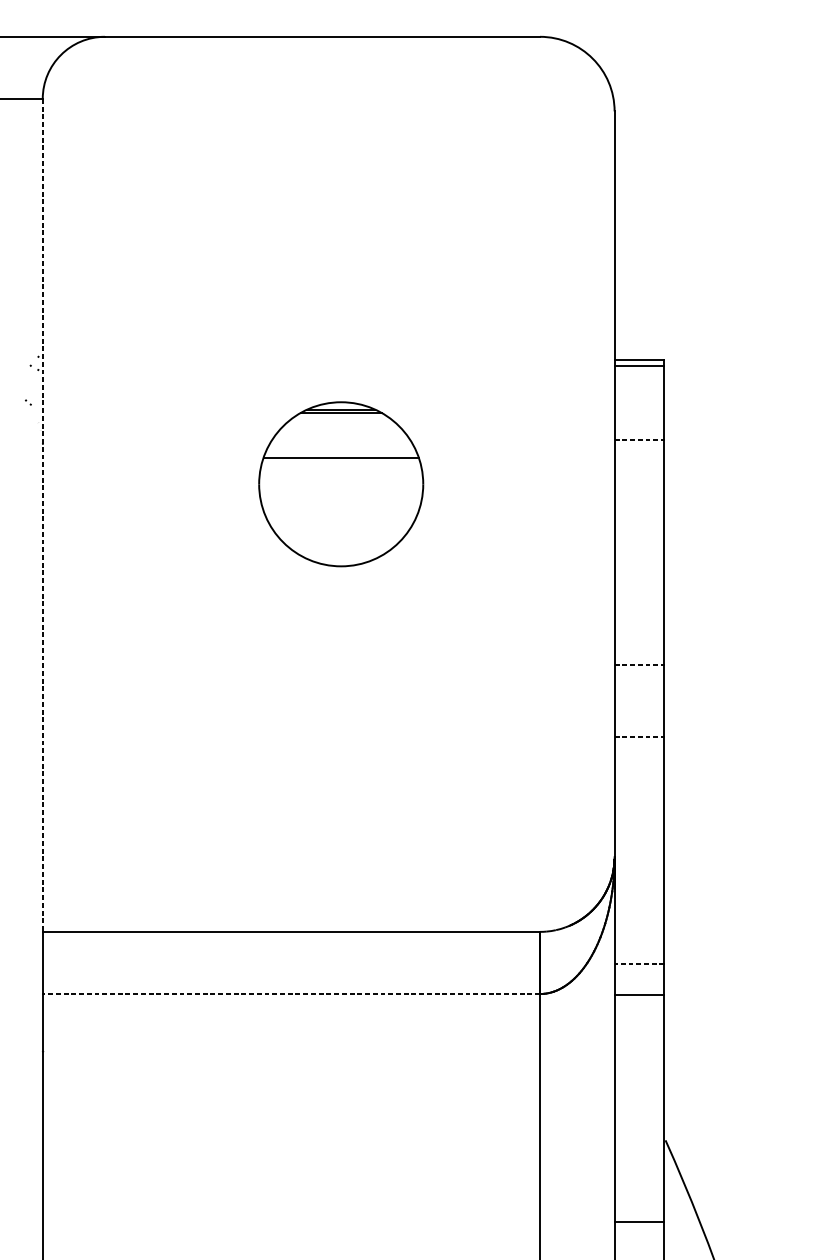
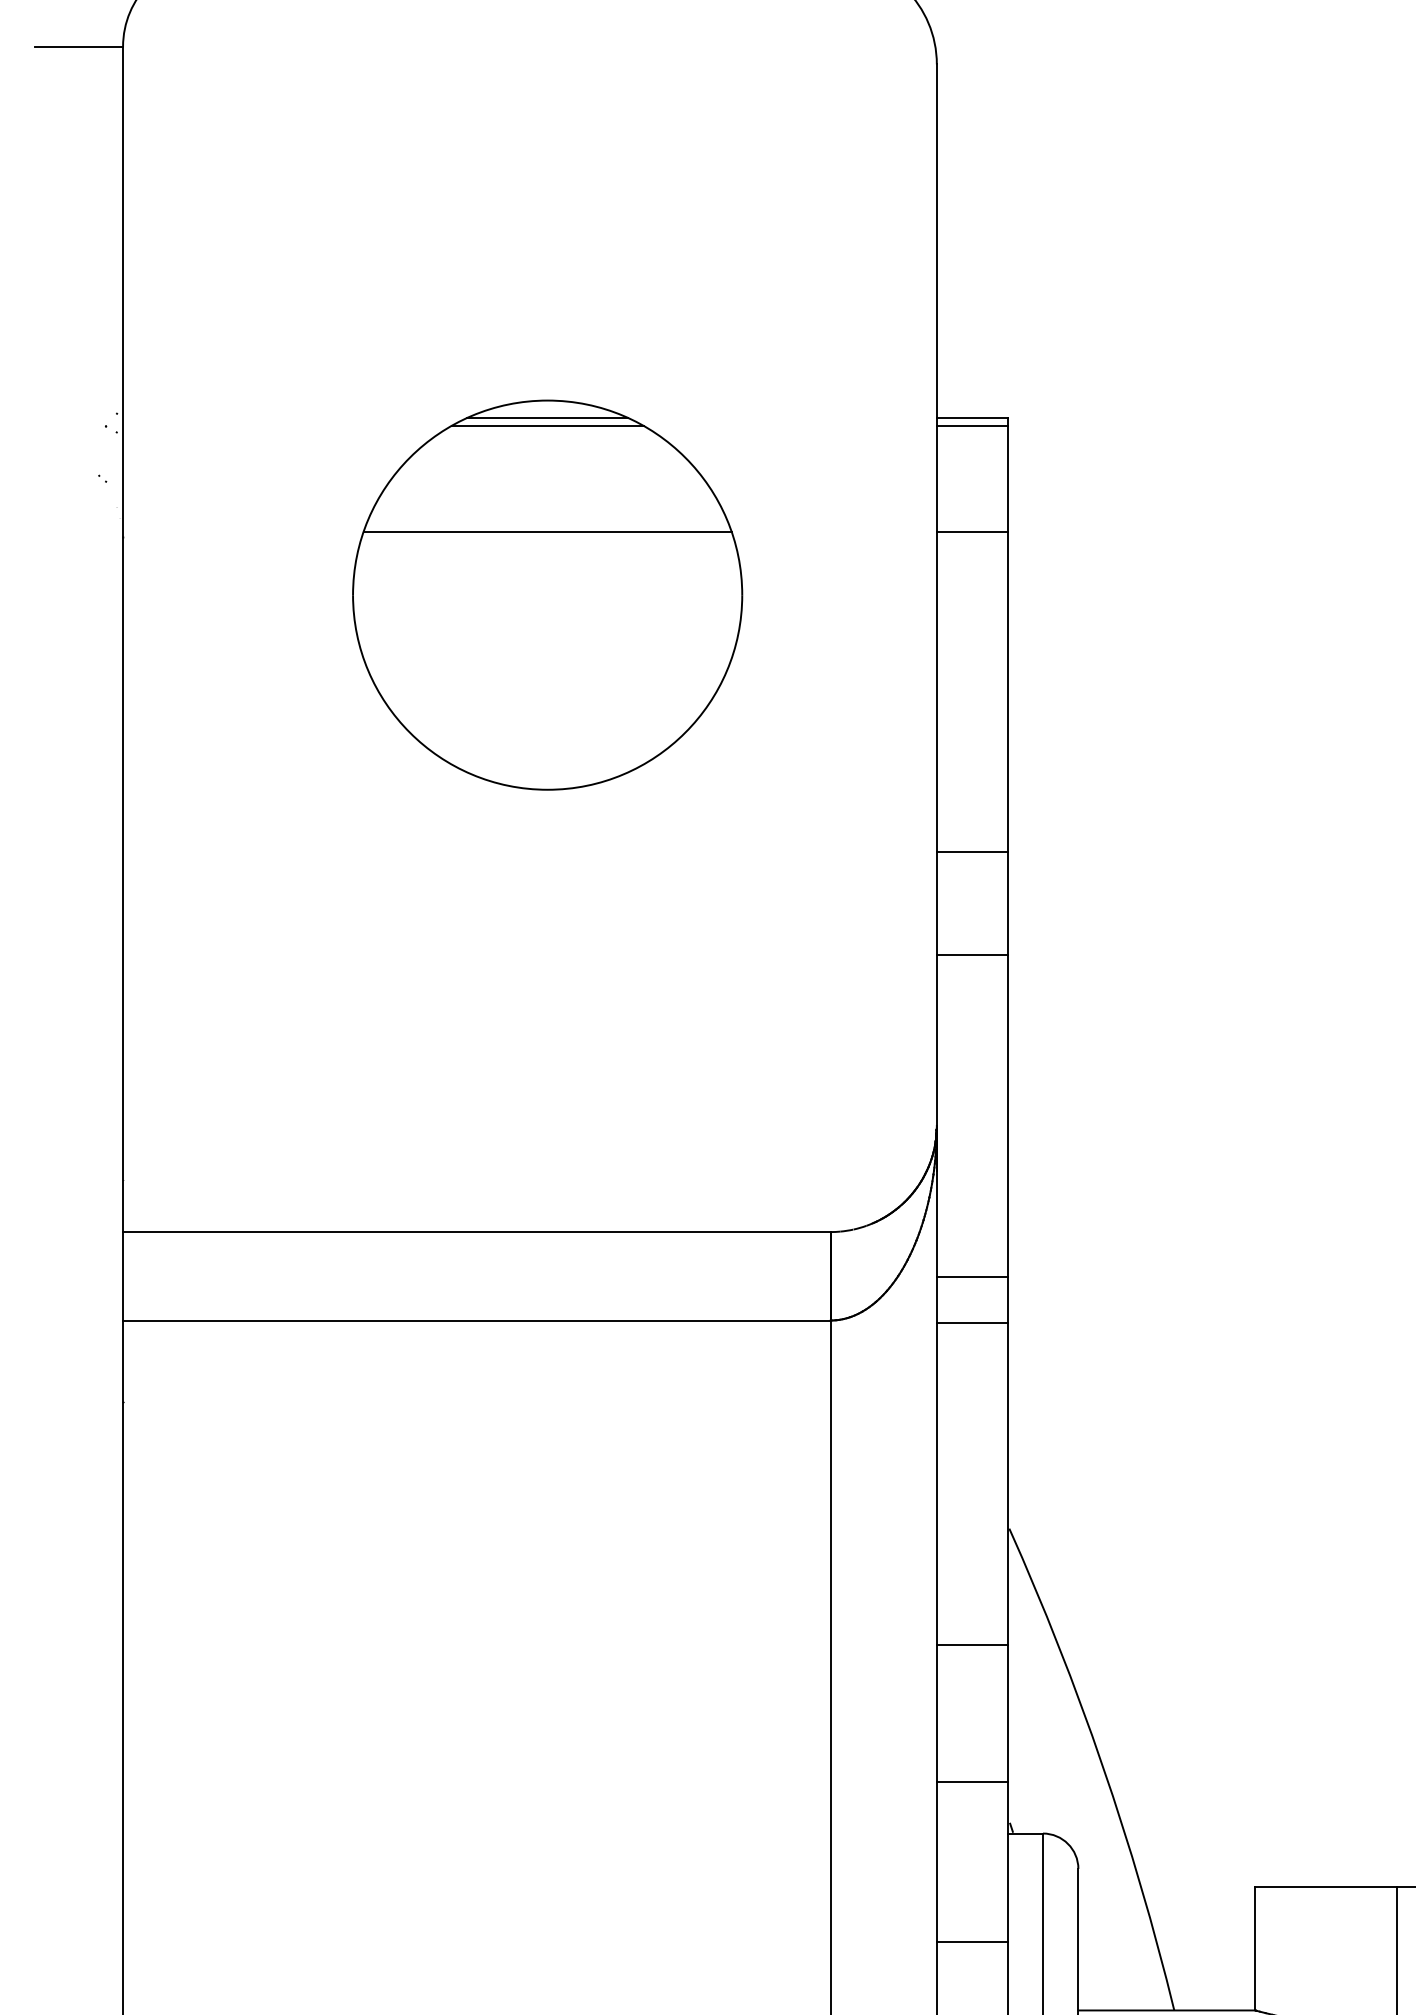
line: (639, 440) -> (972, 532), dashed -> solid
part: (341, 483) -> (547, 594), size x1.67
line: (43, 515) -> (123, 639), dashed -> solid
line: (639, 664) -> (972, 851), dashed -> solid
line: (639, 737) -> (972, 955), dashed -> solid
line: (638, 963) -> (971, 1277), dashed -> solid
line: (291, 994) -> (476, 1320), dashed -> solid

